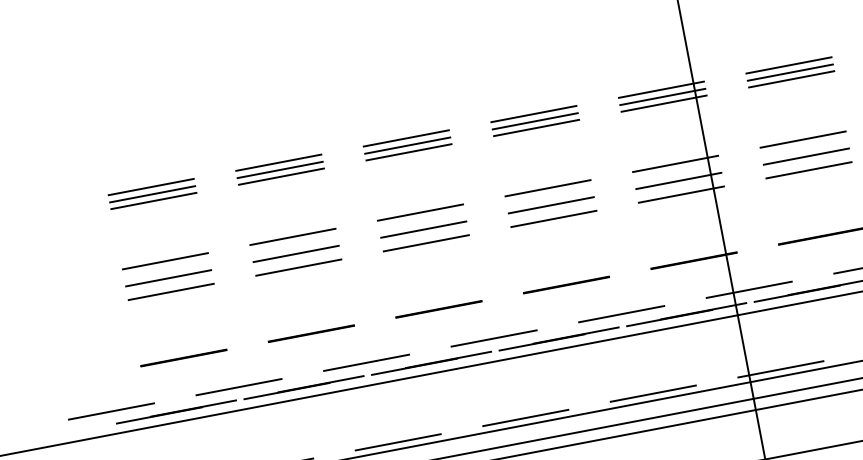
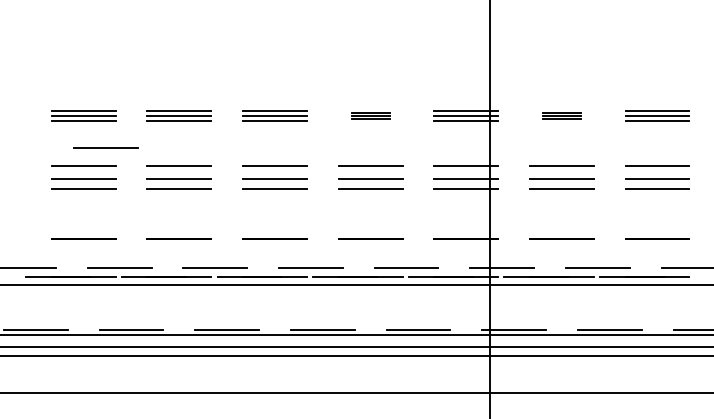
part: (789, 71) -> (561, 115), size x0.6
part: (534, 120) -> (370, 115), size x0.6
line: (189, 230) -> (105, 147), added

